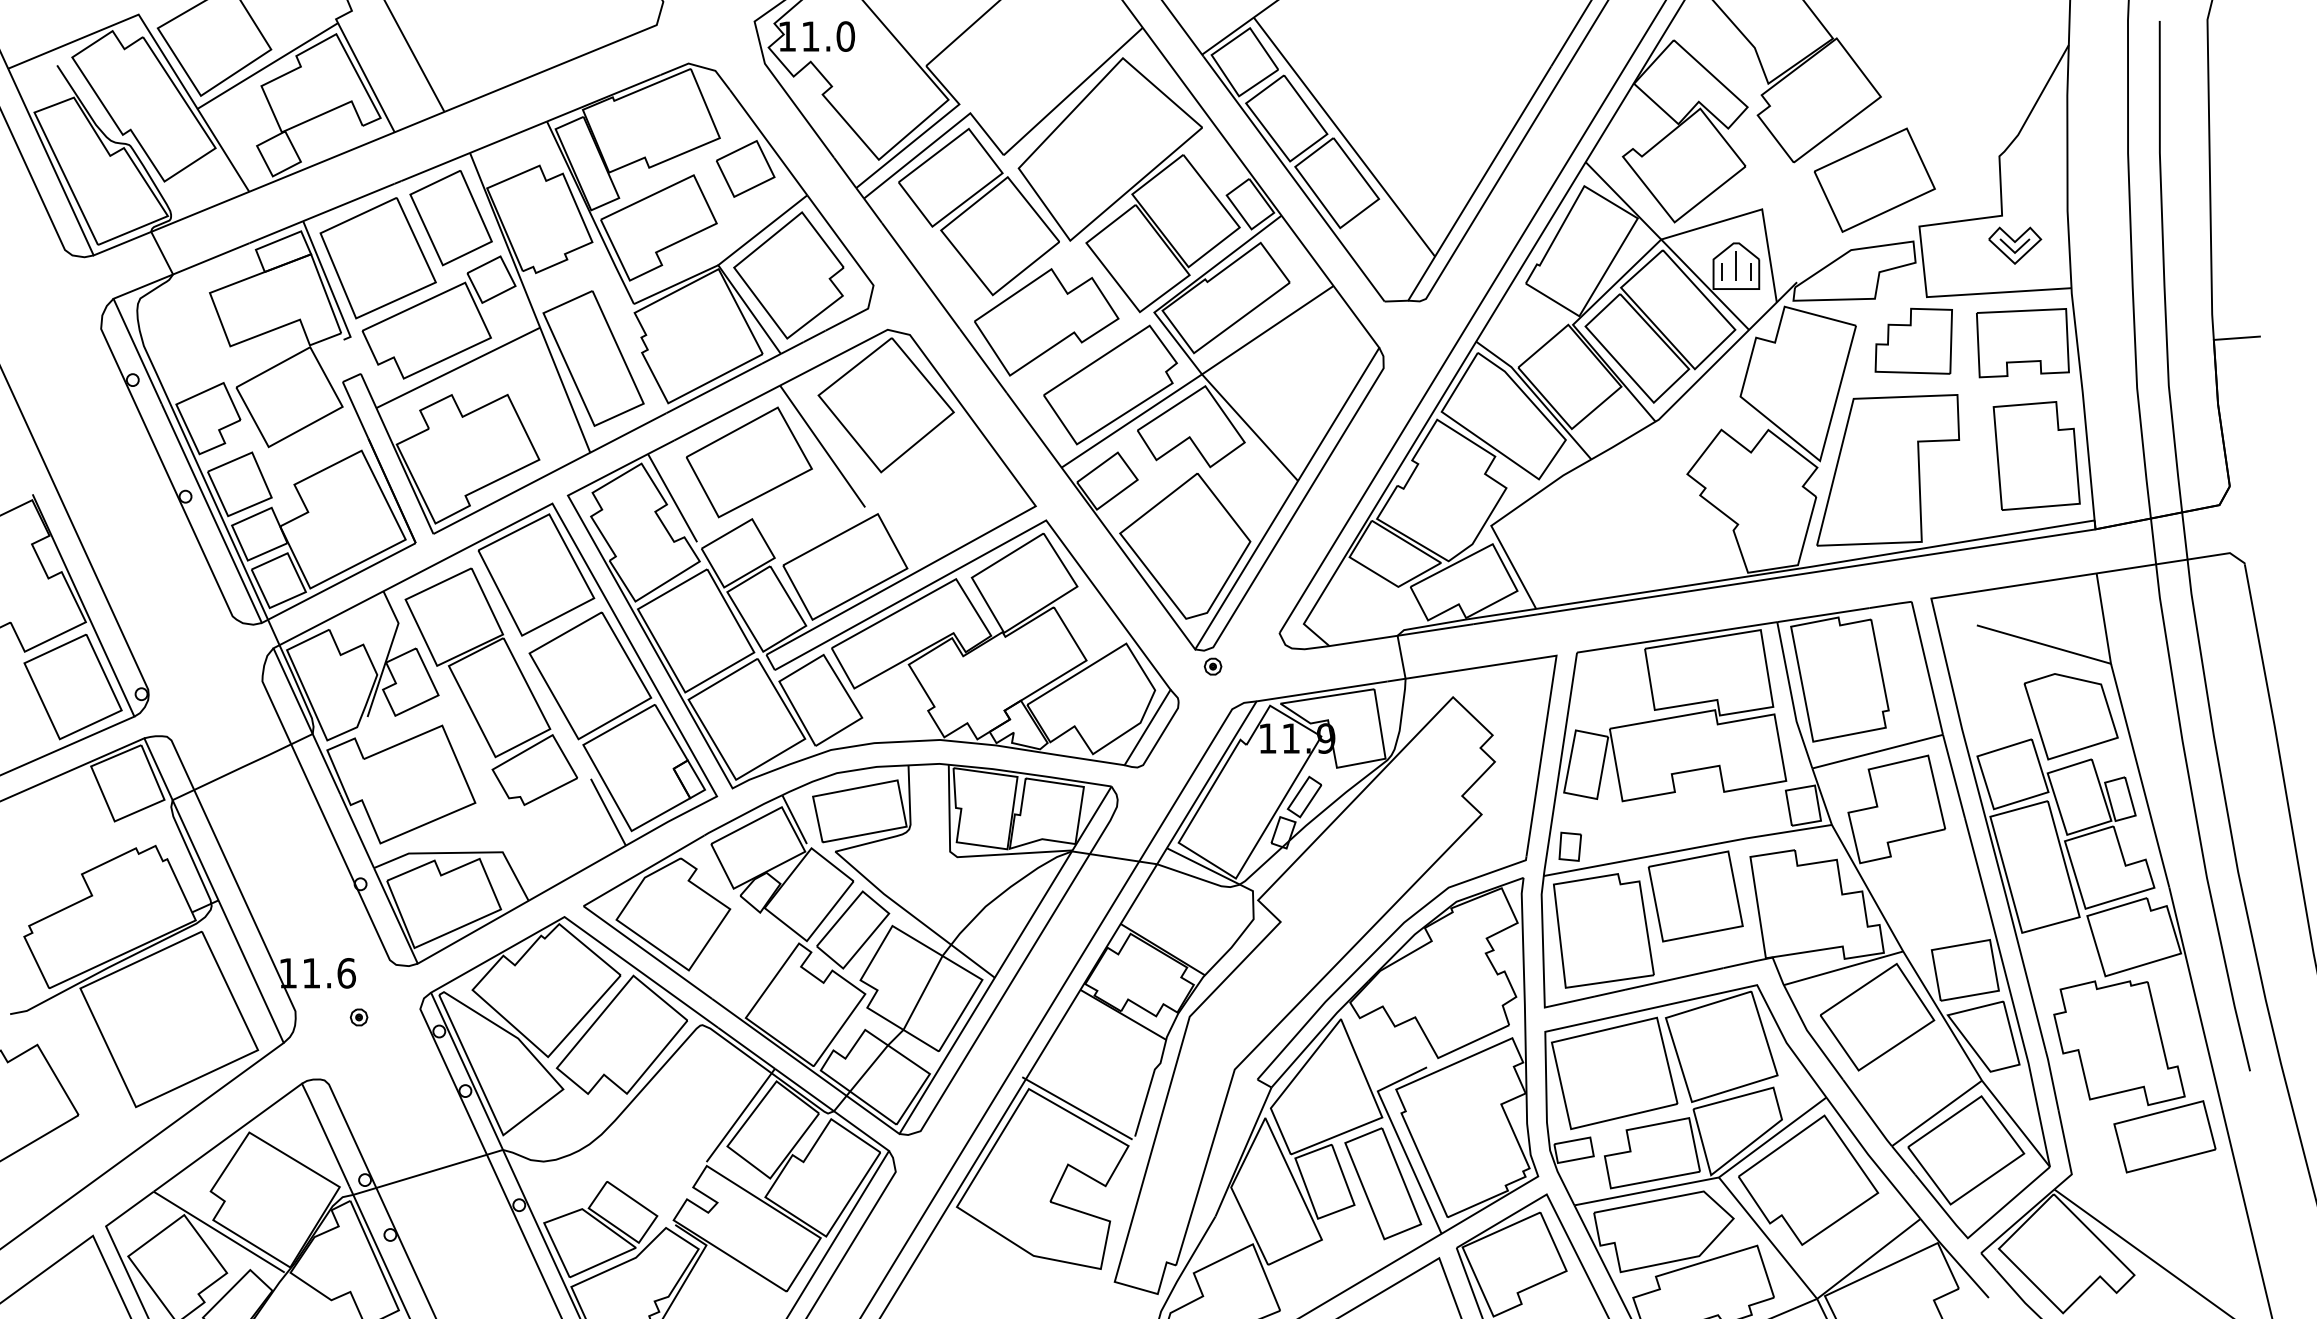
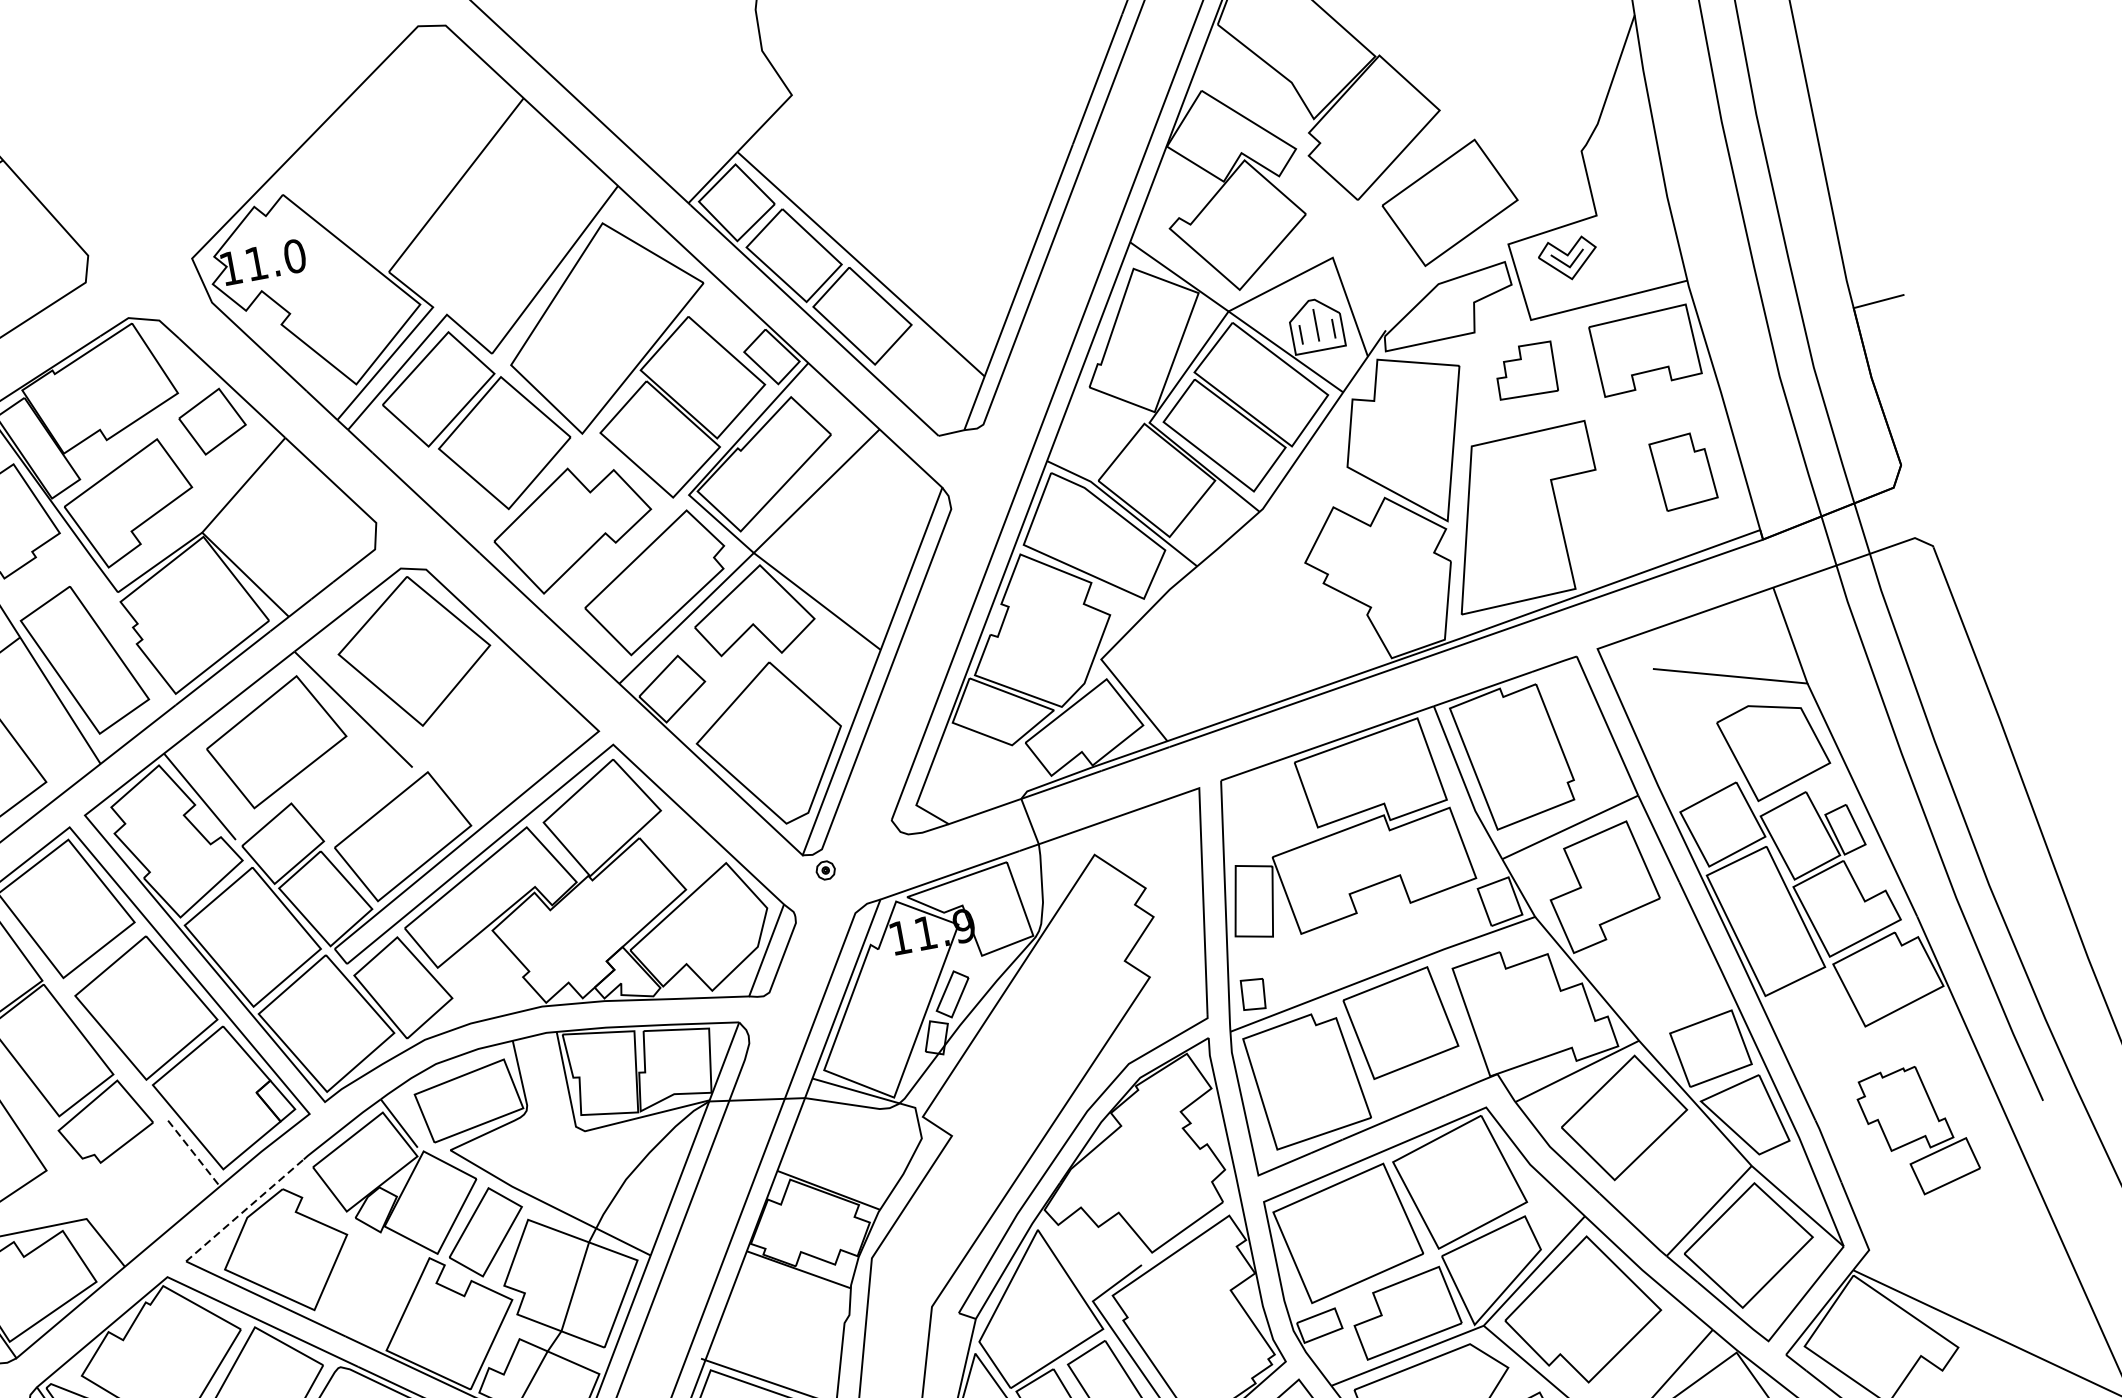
part: (2015, 245) -> (1568, 259), moved
part: (788, 275) -> (281, 529), removed
part: (1913, 340) -> (1525, 370), size x0.7
part: (2036, 455) -> (1683, 470), size x0.6
line: (608, 812) -> (194, 1153), solid -> dashed
line: (643, 870) -> (244, 1210), solid -> dashed
part: (2134, 1076) -> (1917, 1130), size x0.6

